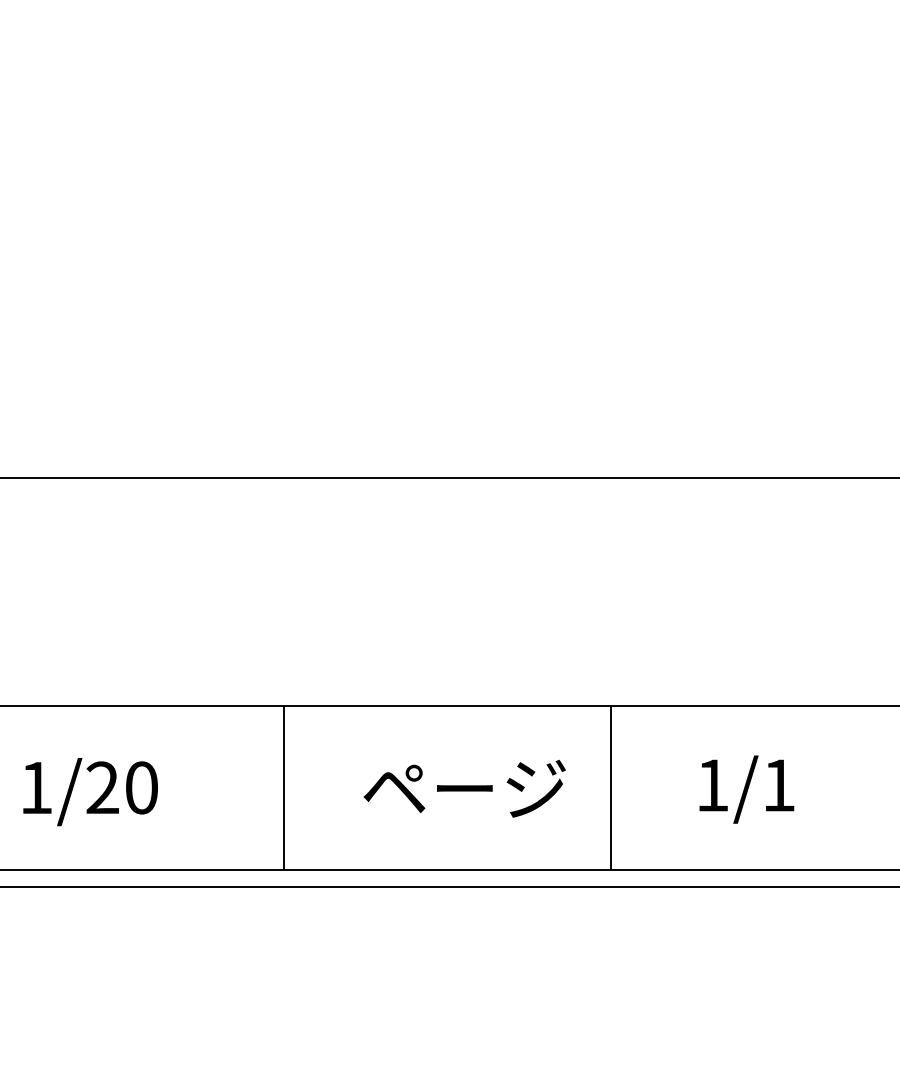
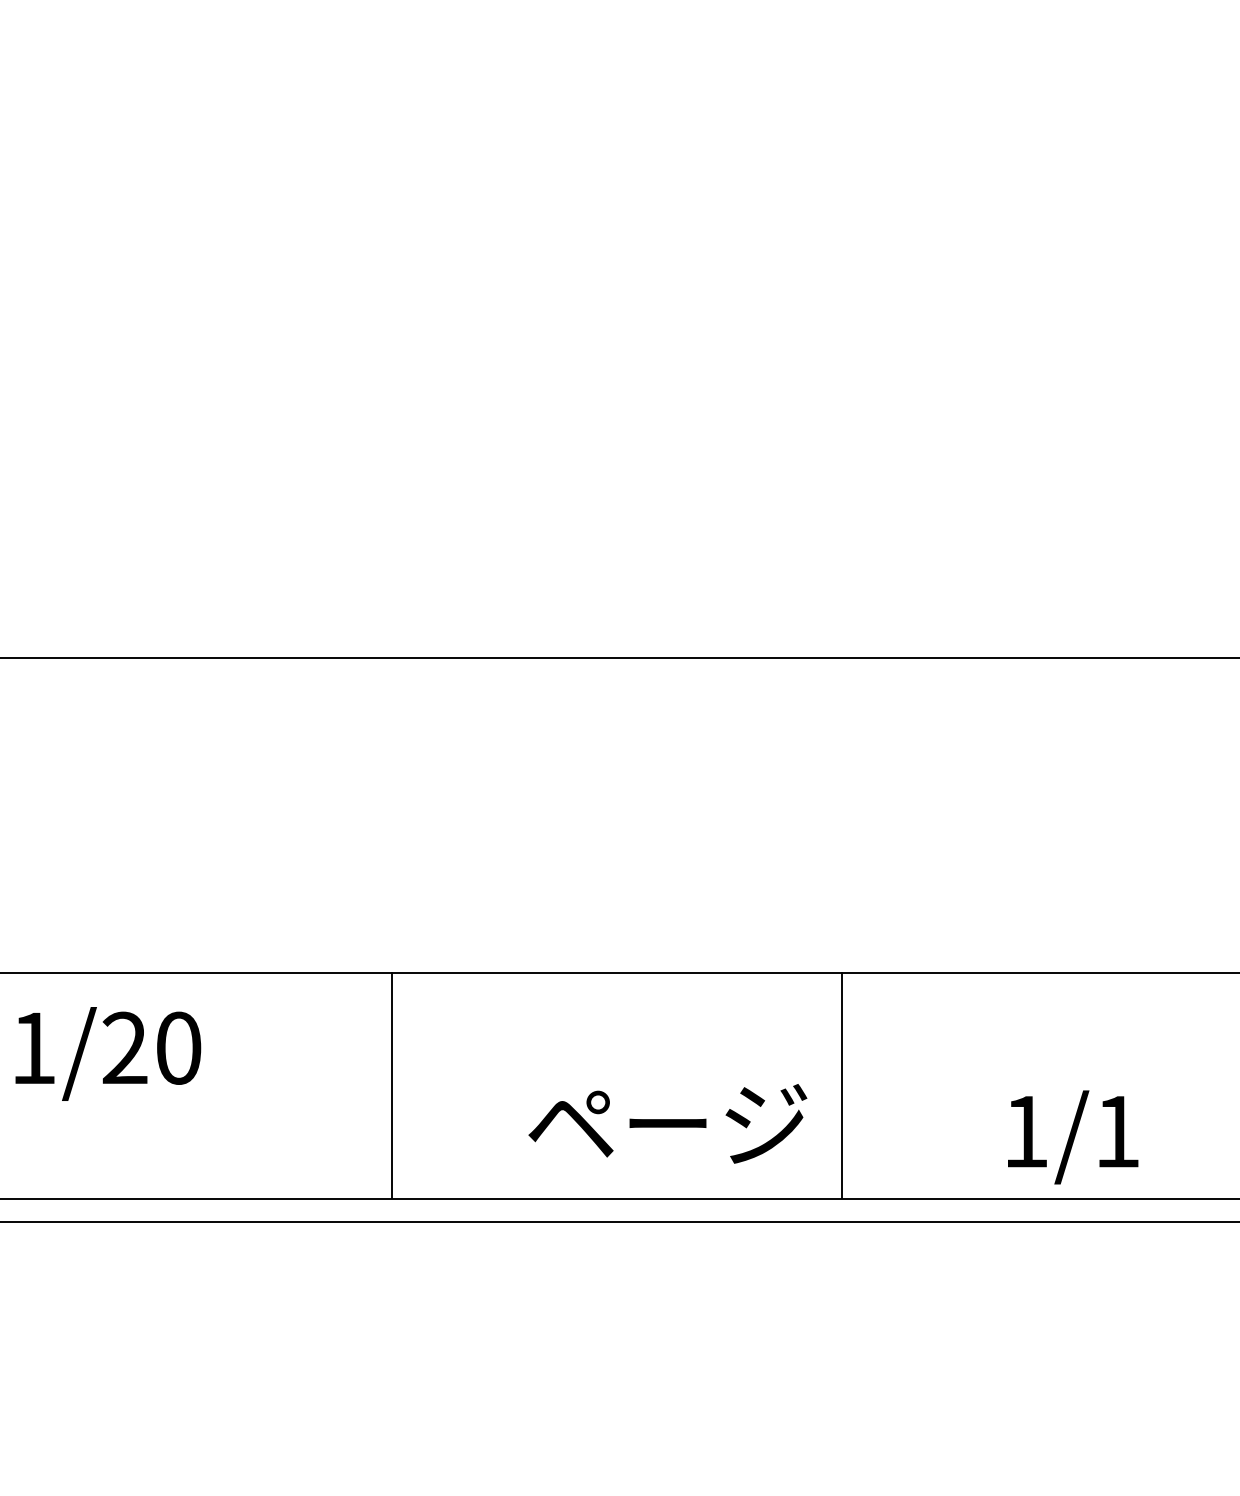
text: (464, 788) -> (667, 1123), moved
text: (746, 789) -> (1072, 1137), moved
text: (90, 792) -> (108, 1054), moved

